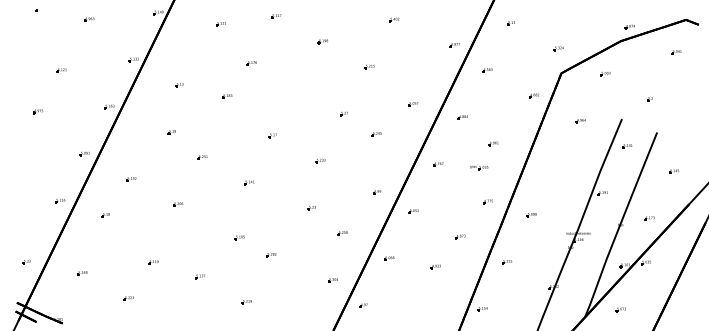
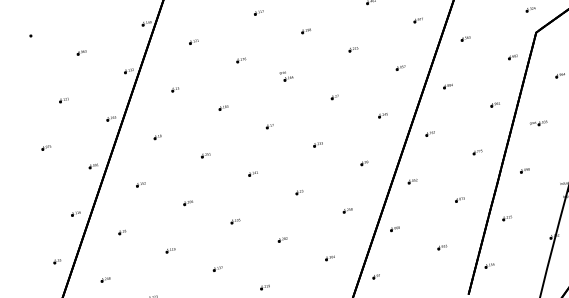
part: (89, 19) -> (82, 52), moved
part: (220, 24) -> (193, 42), moved
part: (454, 45) -> (418, 20), moved
part: (61, 70) -> (63, 100), moved
part: (296, 86) -> (286, 76), added
part: (227, 96) -> (223, 107), moved
part: (413, 104) -> (401, 68), moved
part: (38, 111) -> (46, 147), moved
part: (171, 132) -> (157, 137), moved
part: (376, 134) -> (382, 115), moved
part: (493, 143) -> (495, 104), moved
part: (479, 168) -> (539, 123), moved
part: (377, 192) -> (364, 163), moved
part: (487, 201) -> (477, 151), moved
part: (311, 208) -> (299, 192), moved
part: (105, 215) -> (122, 232), moved
part: (239, 237) -> (235, 221), moved
part: (26, 262) -> (57, 261), moved
part: (153, 262) -> (170, 250), moved
part: (435, 266) -> (441, 247), moved
part: (332, 280) -> (329, 258), moved

